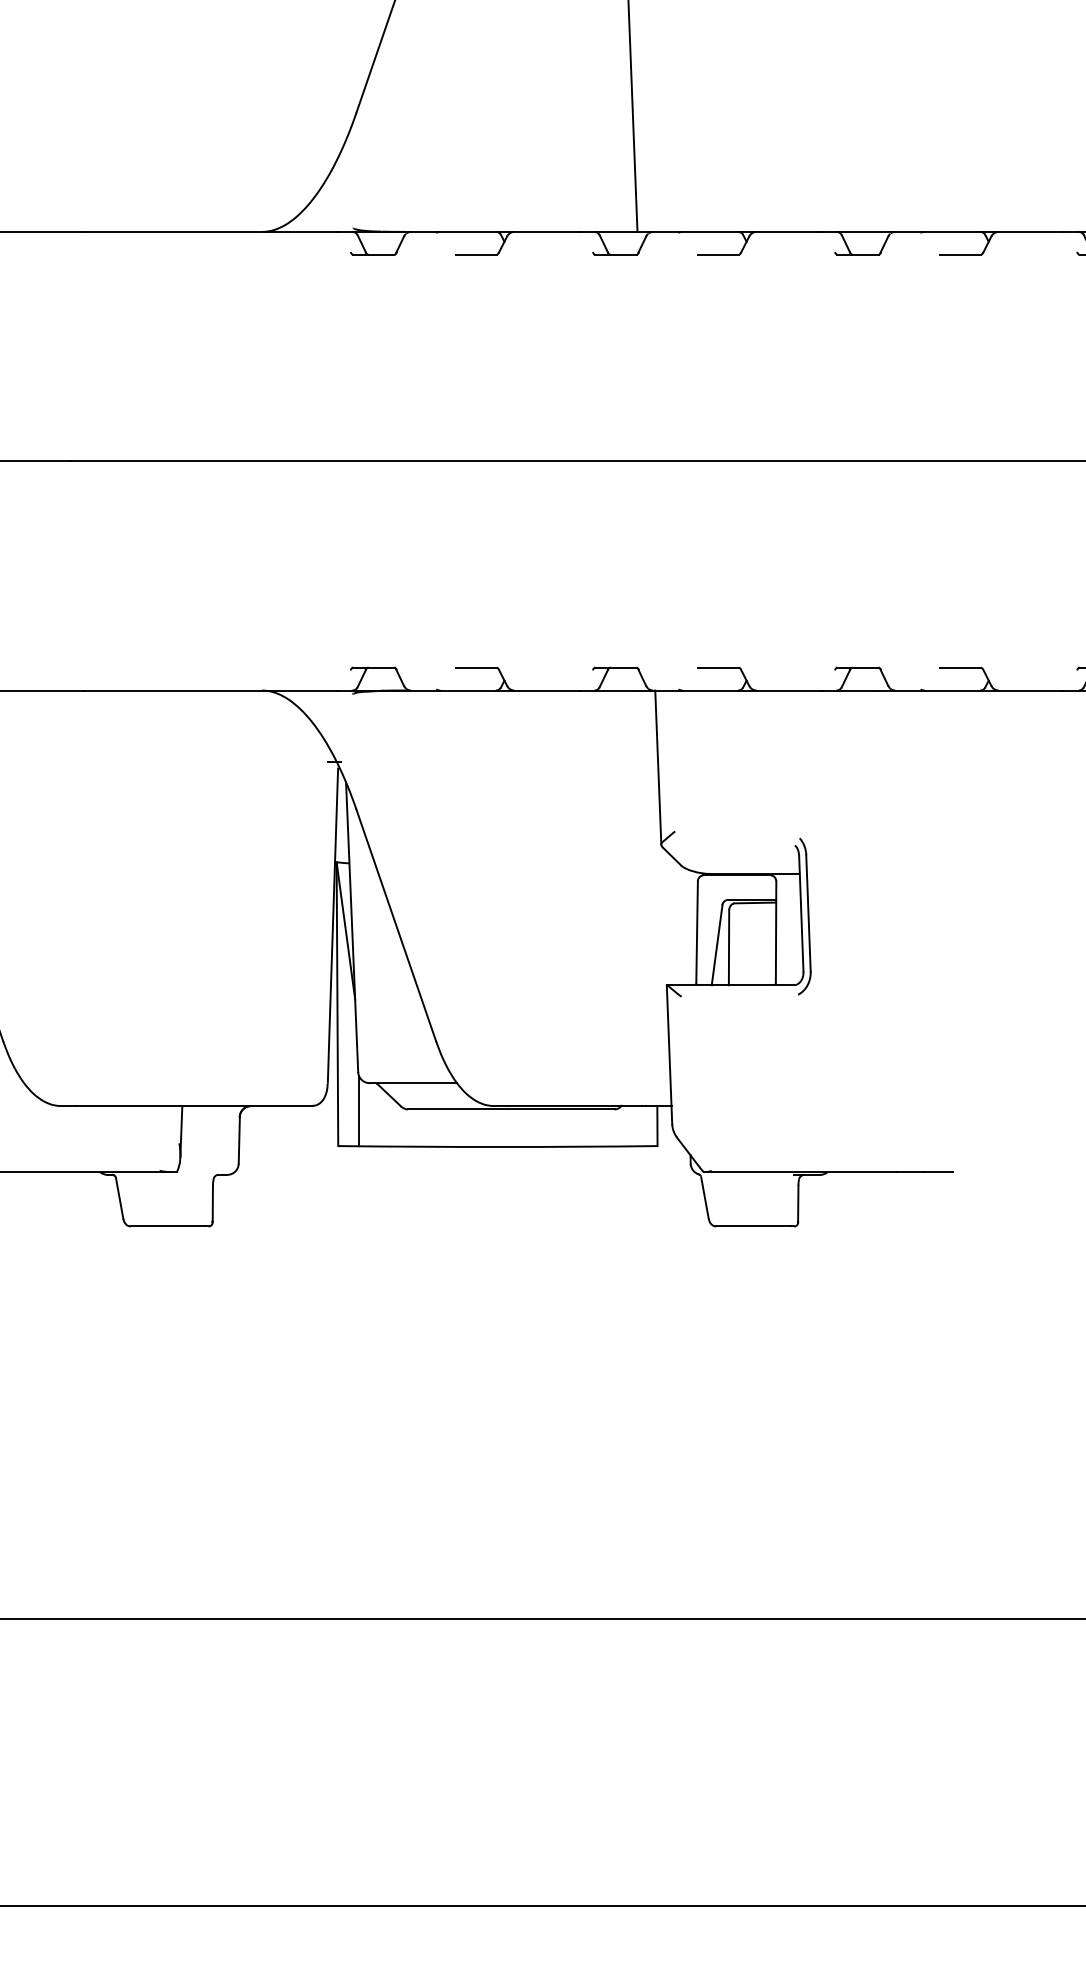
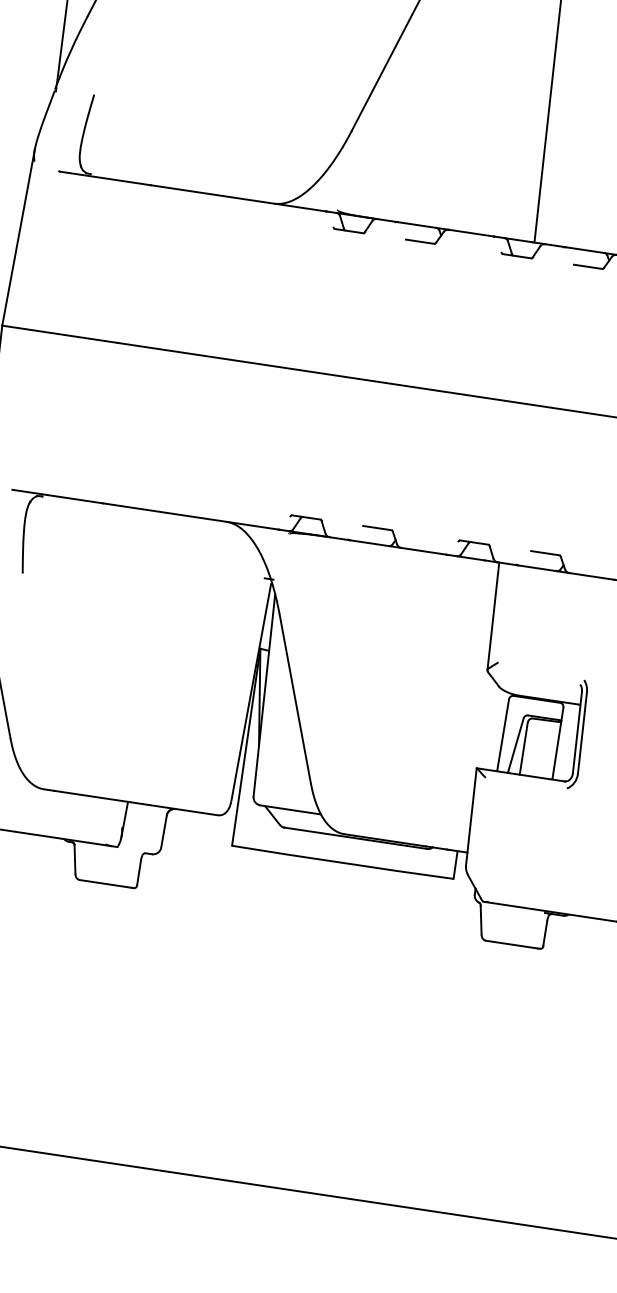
line: (359, 1111) -> (250, 824), removed

